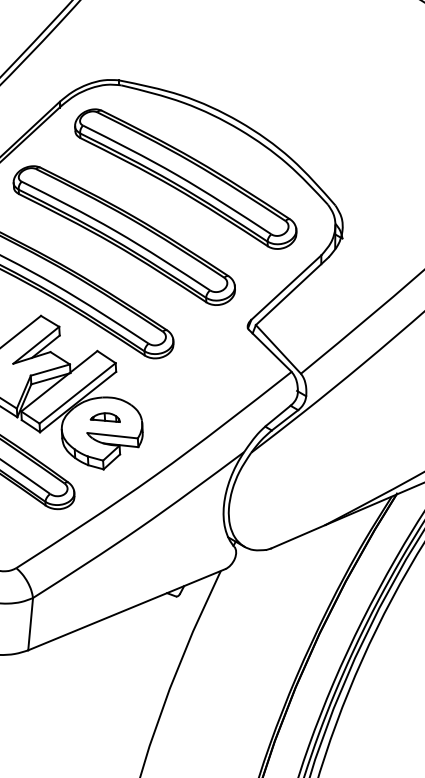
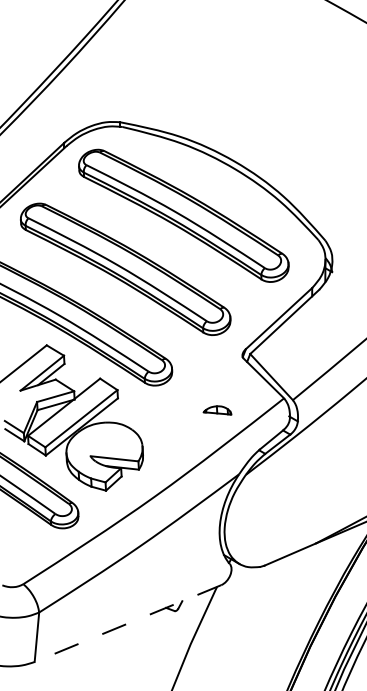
part: (104, 417) -> (216, 410), moved
line: (126, 609) -> (127, 623), solid -> dashed

